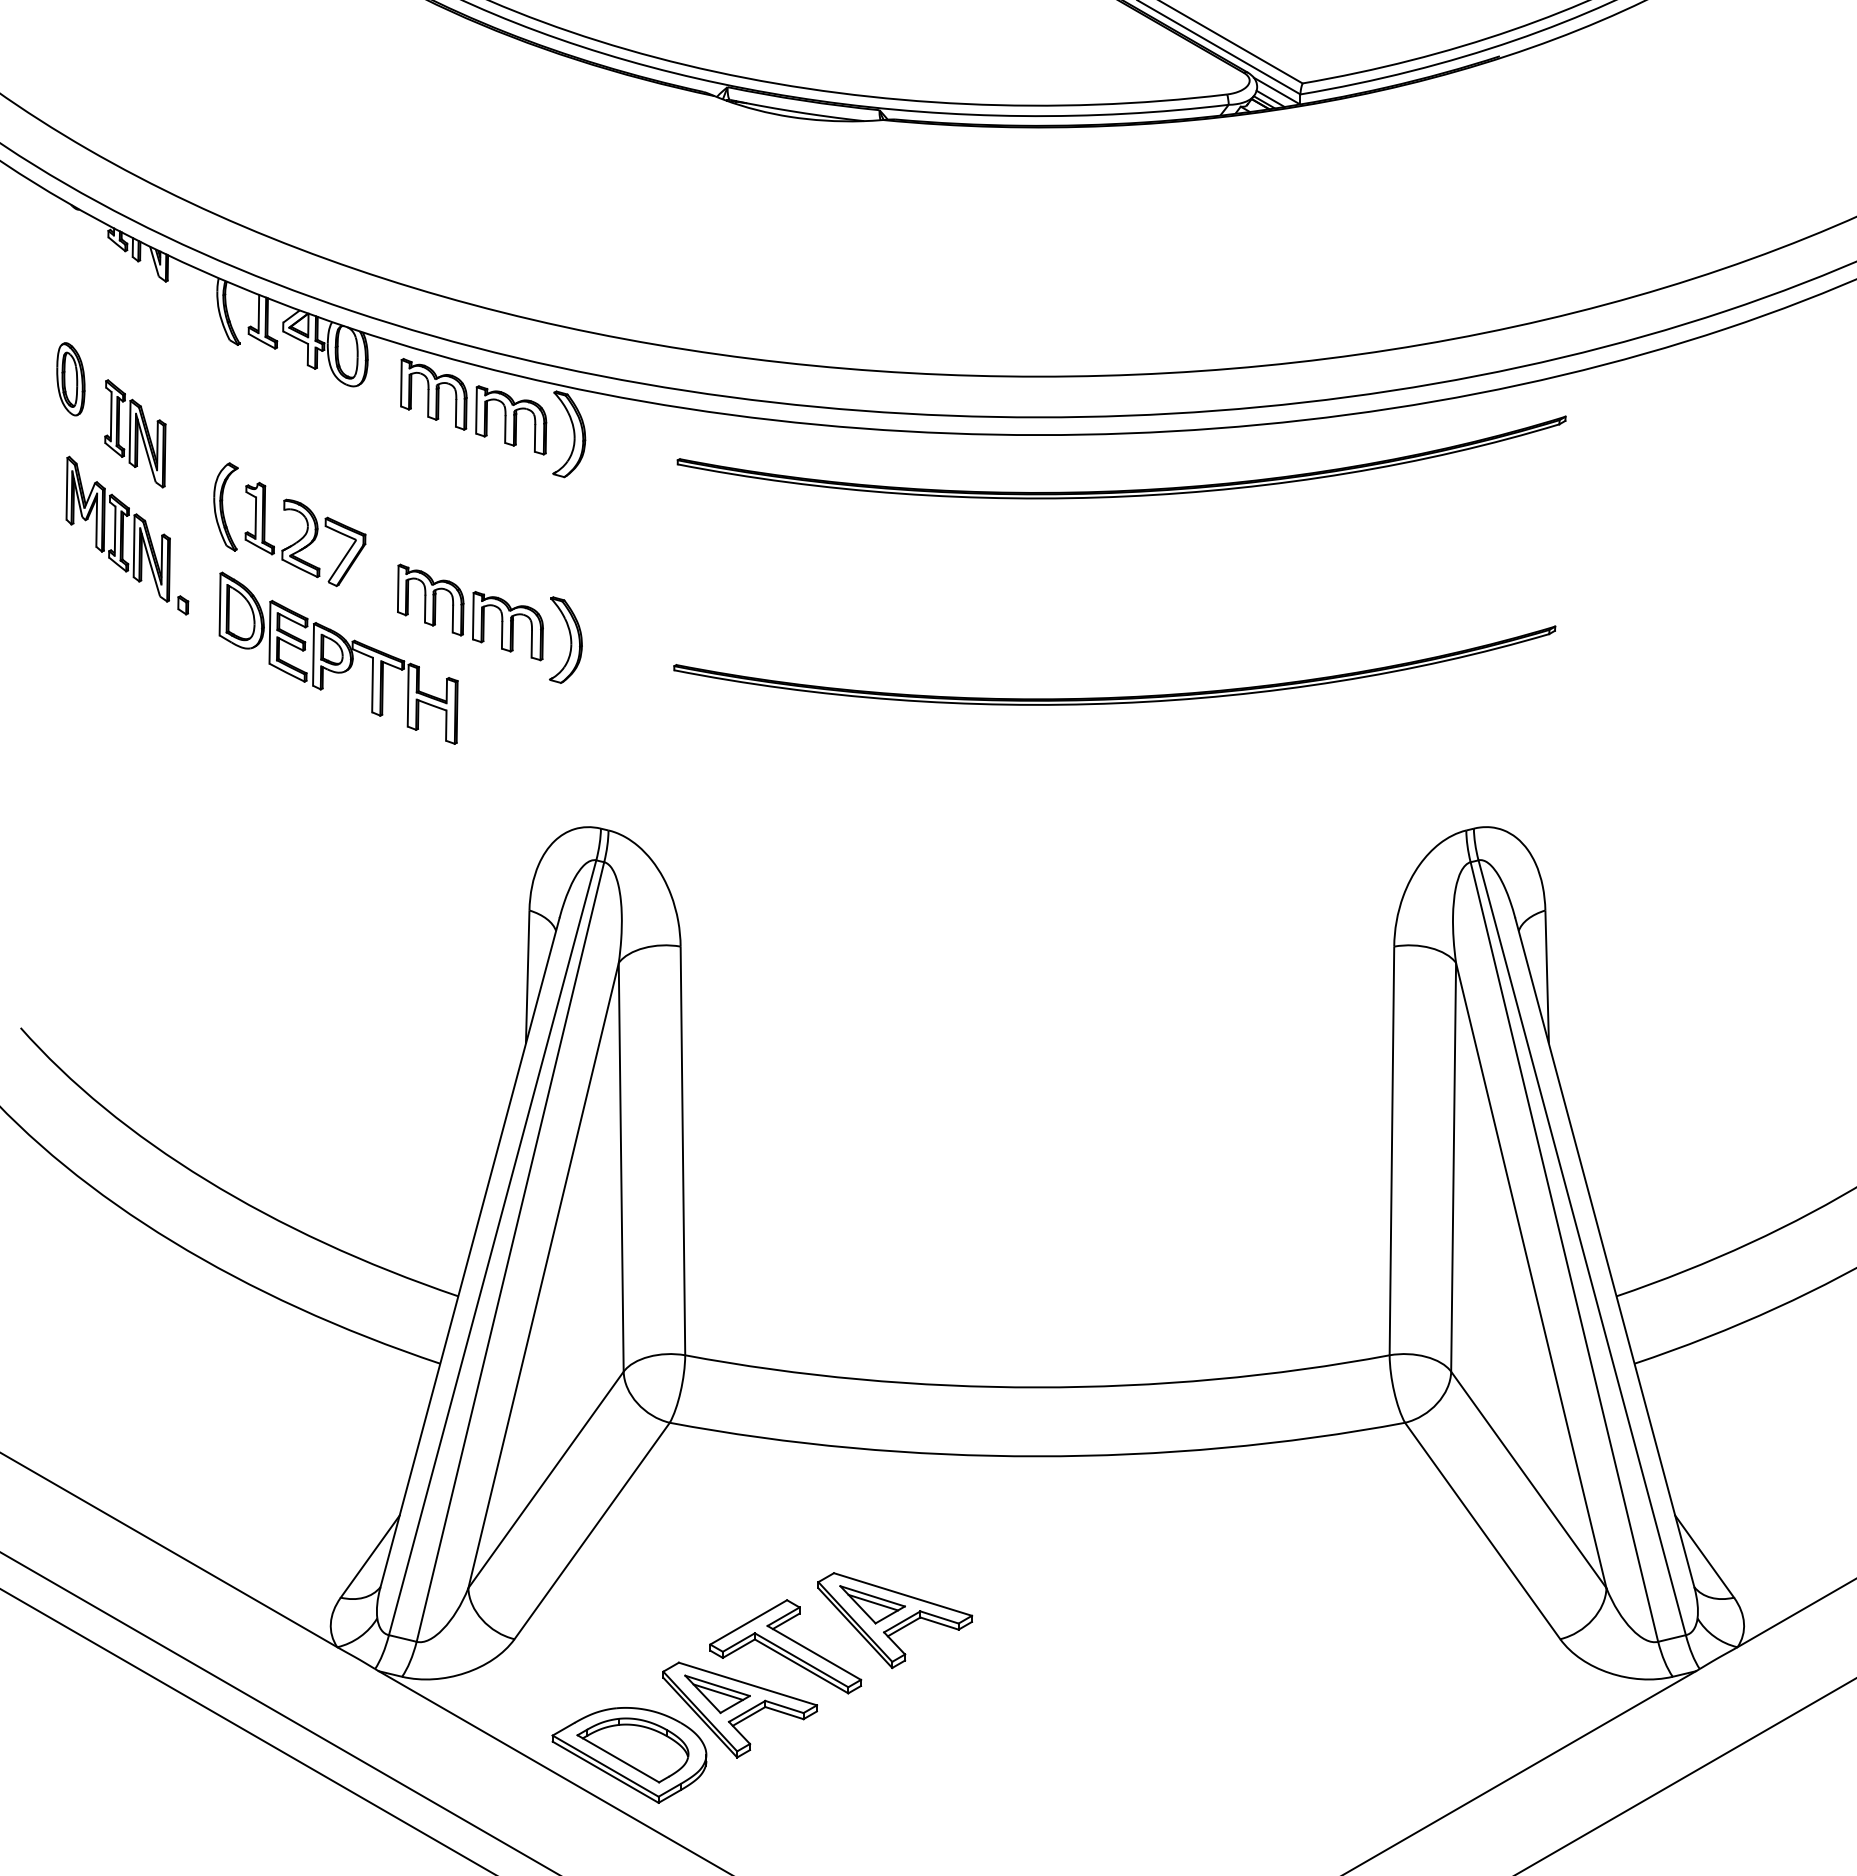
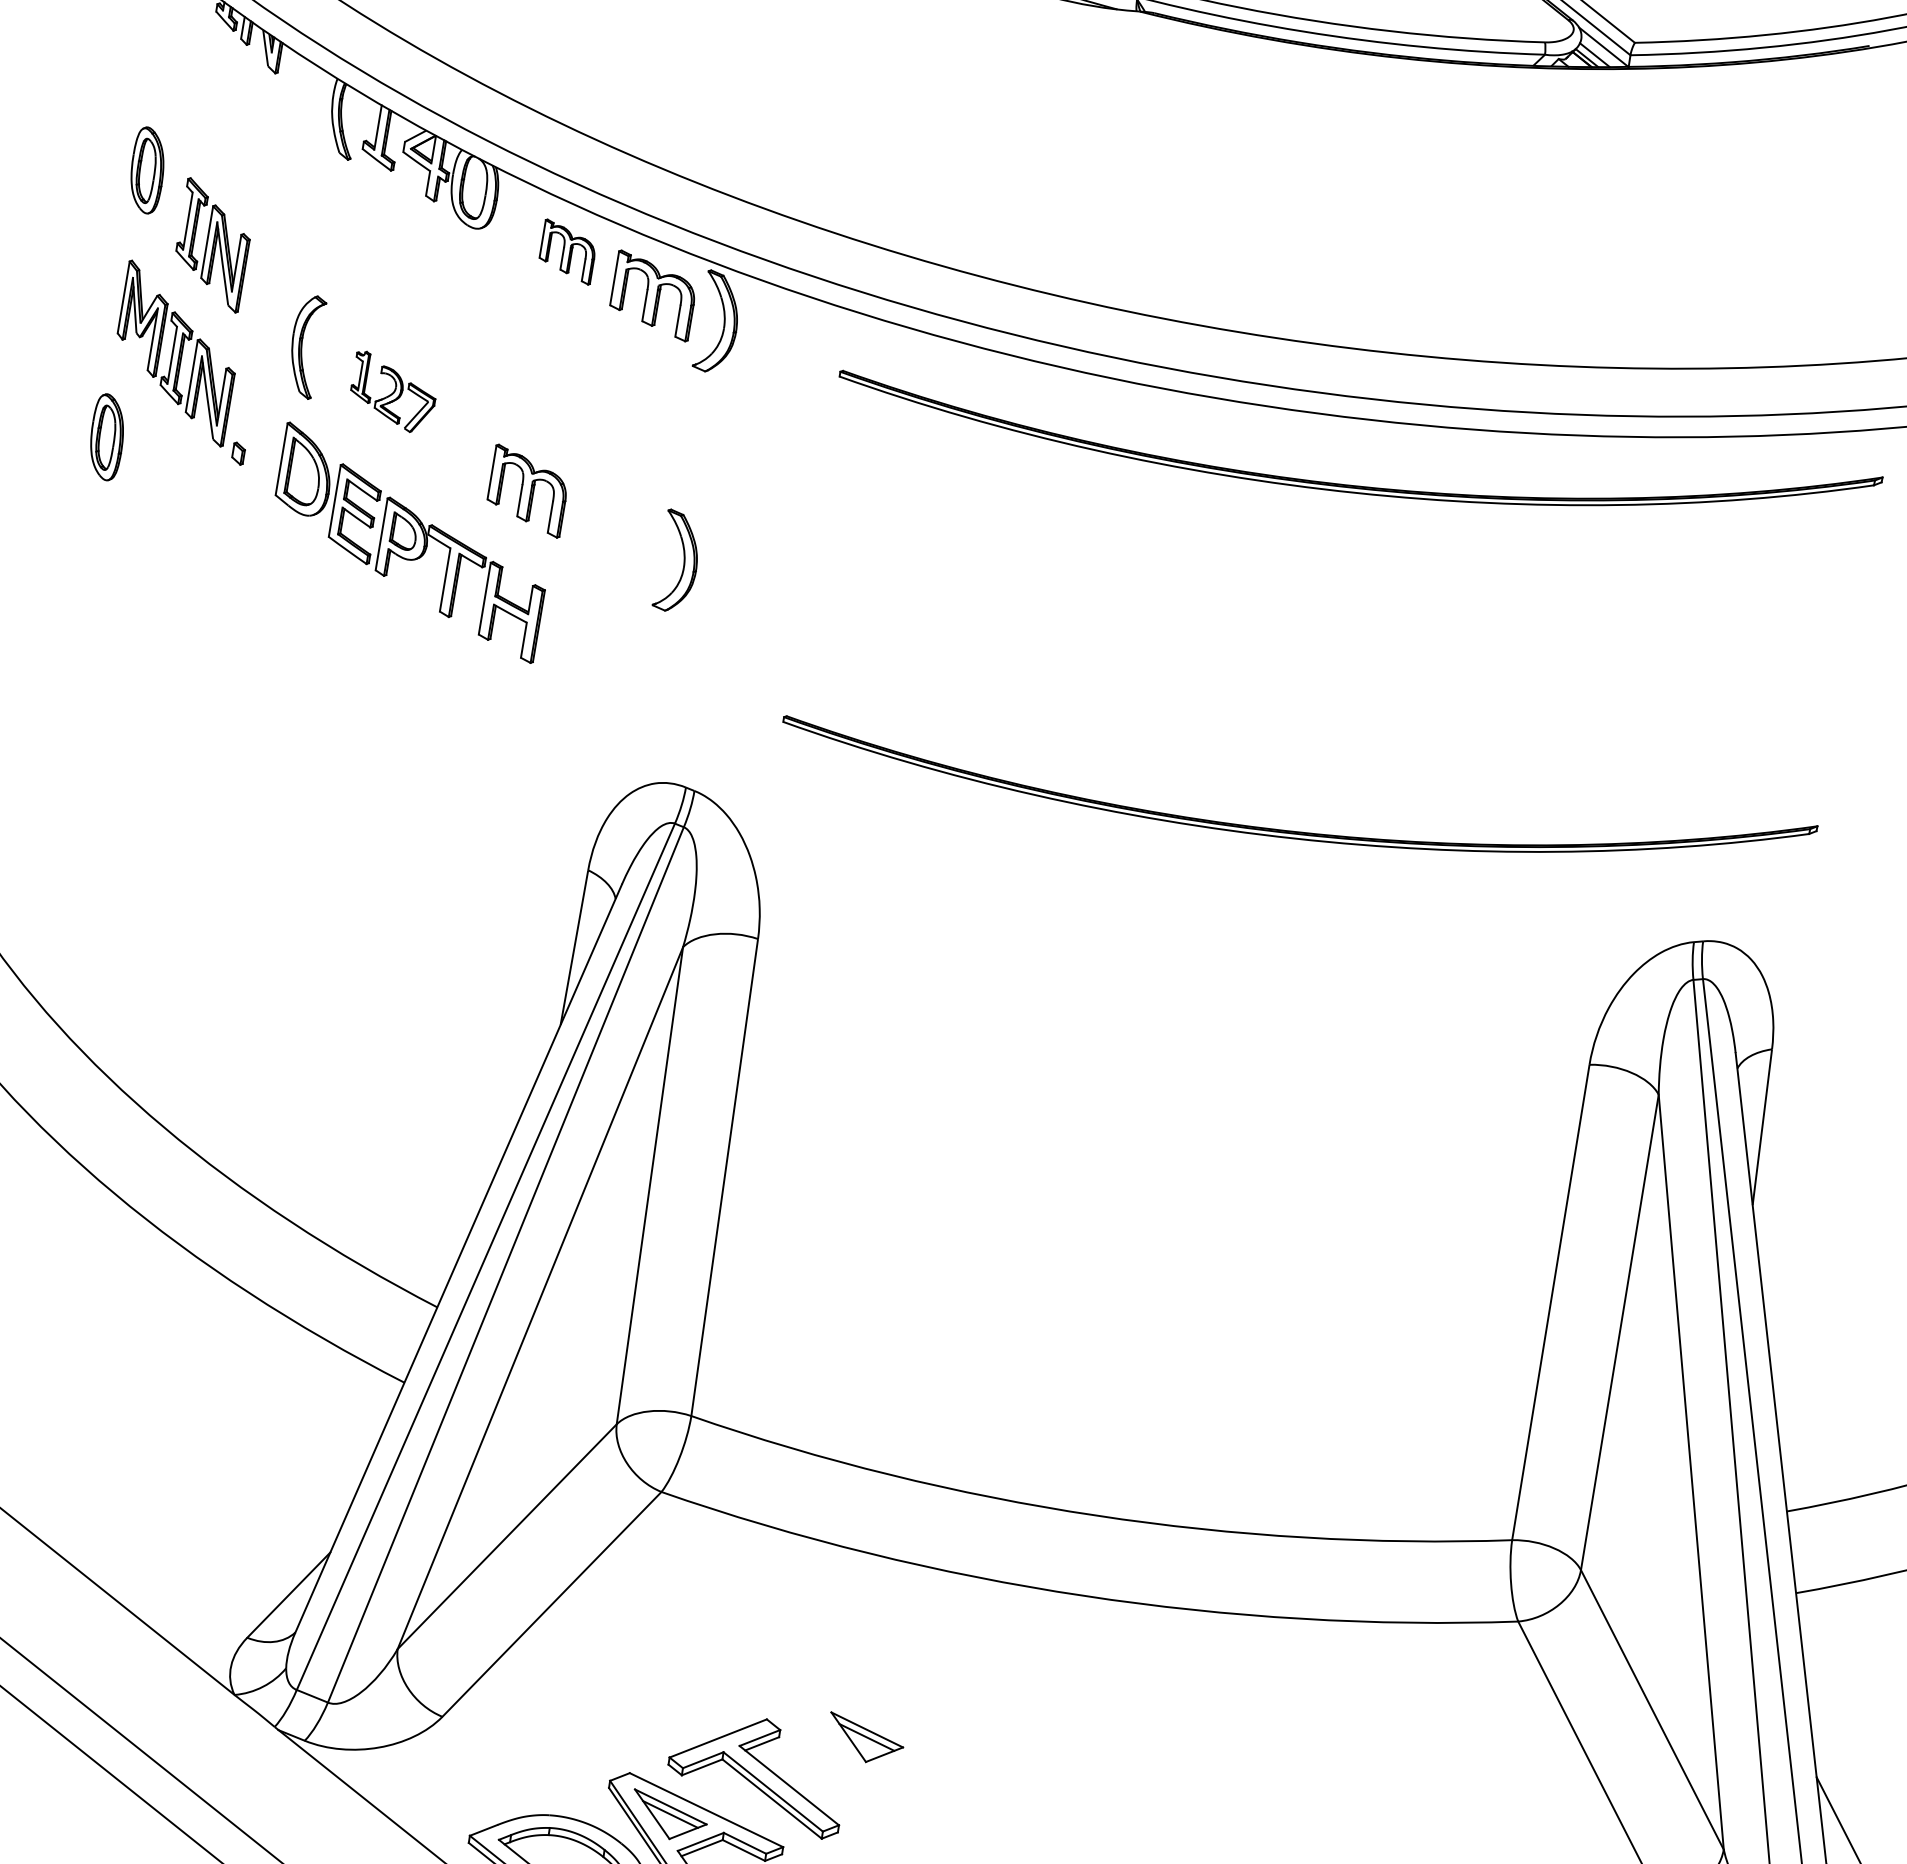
part: (433, 394) -> (567, 252), size x0.7
part: (305, 534) -> (393, 392), size x0.6
part: (70, 608) -> (106, 437), added
part: (507, 626) -> (612, 535), removed
part: (1114, 696) -> (1291, 830), moved
part: (895, 1620) -> (889, 1762), removed

